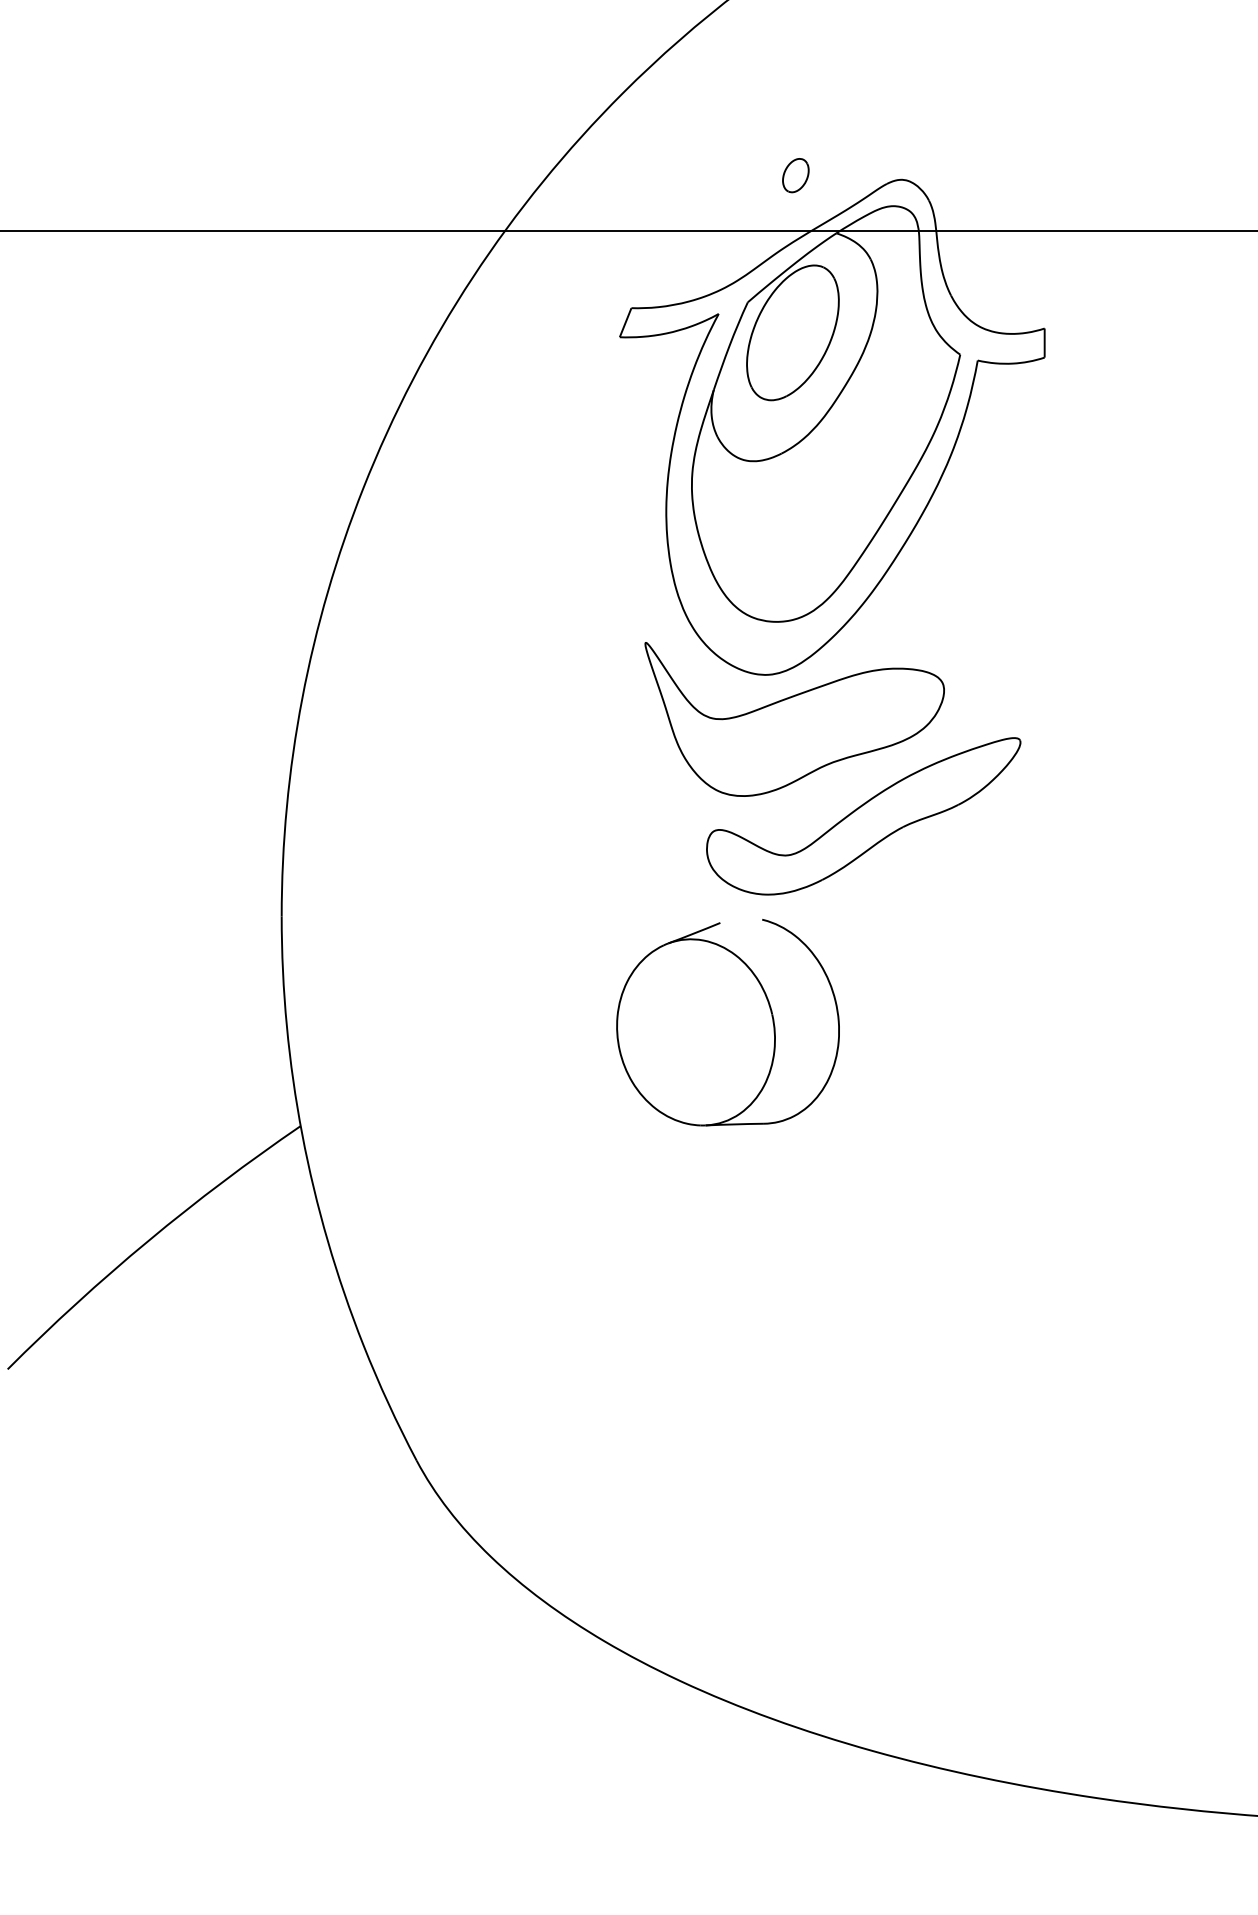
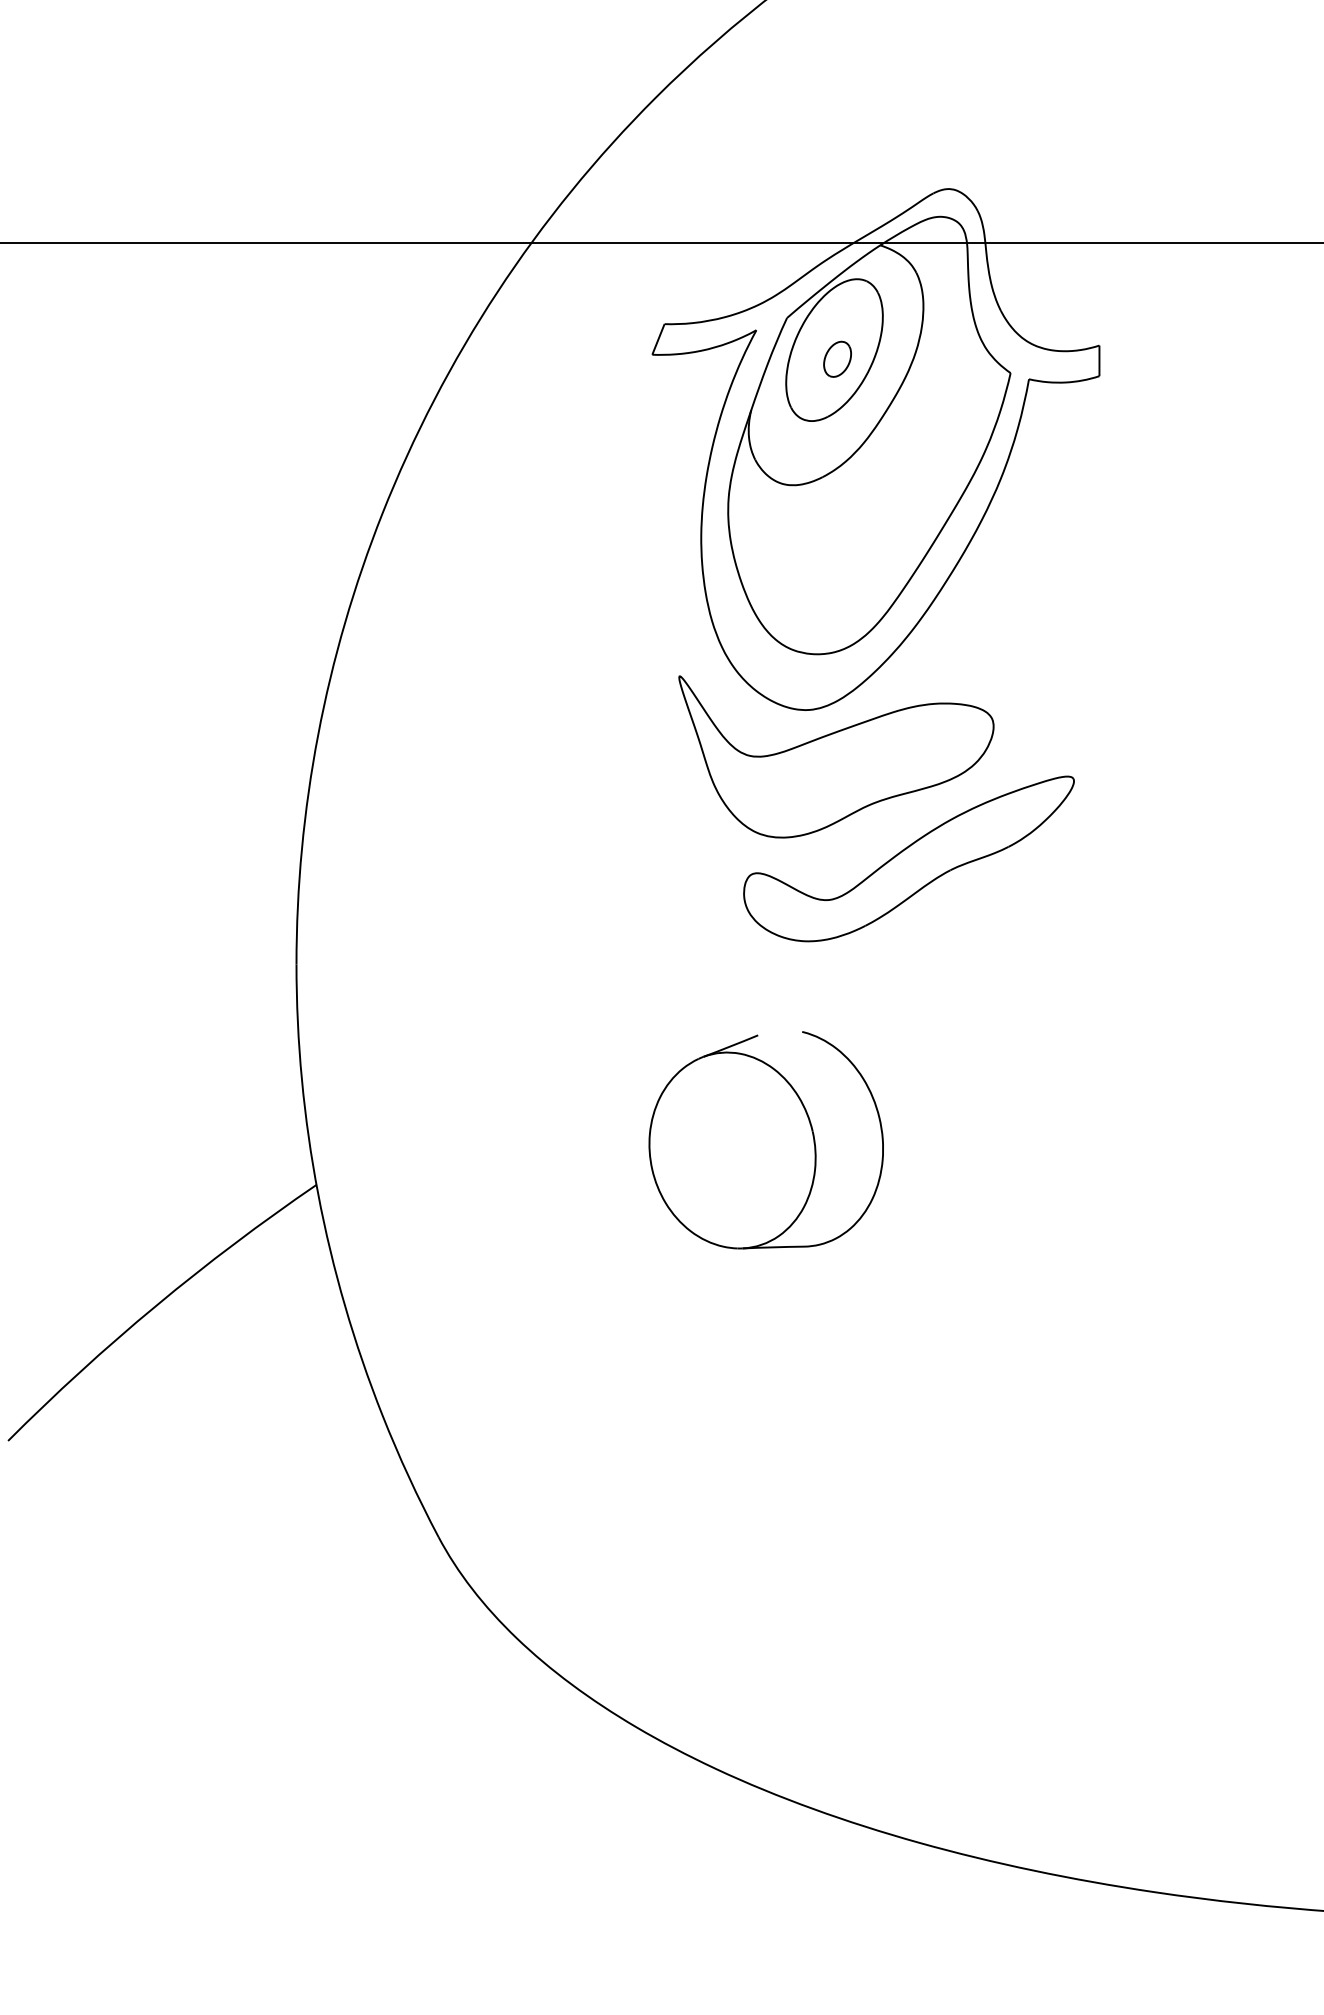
part: (795, 175) -> (837, 359), moved
part: (727, 1022) -> (765, 1140), moved

